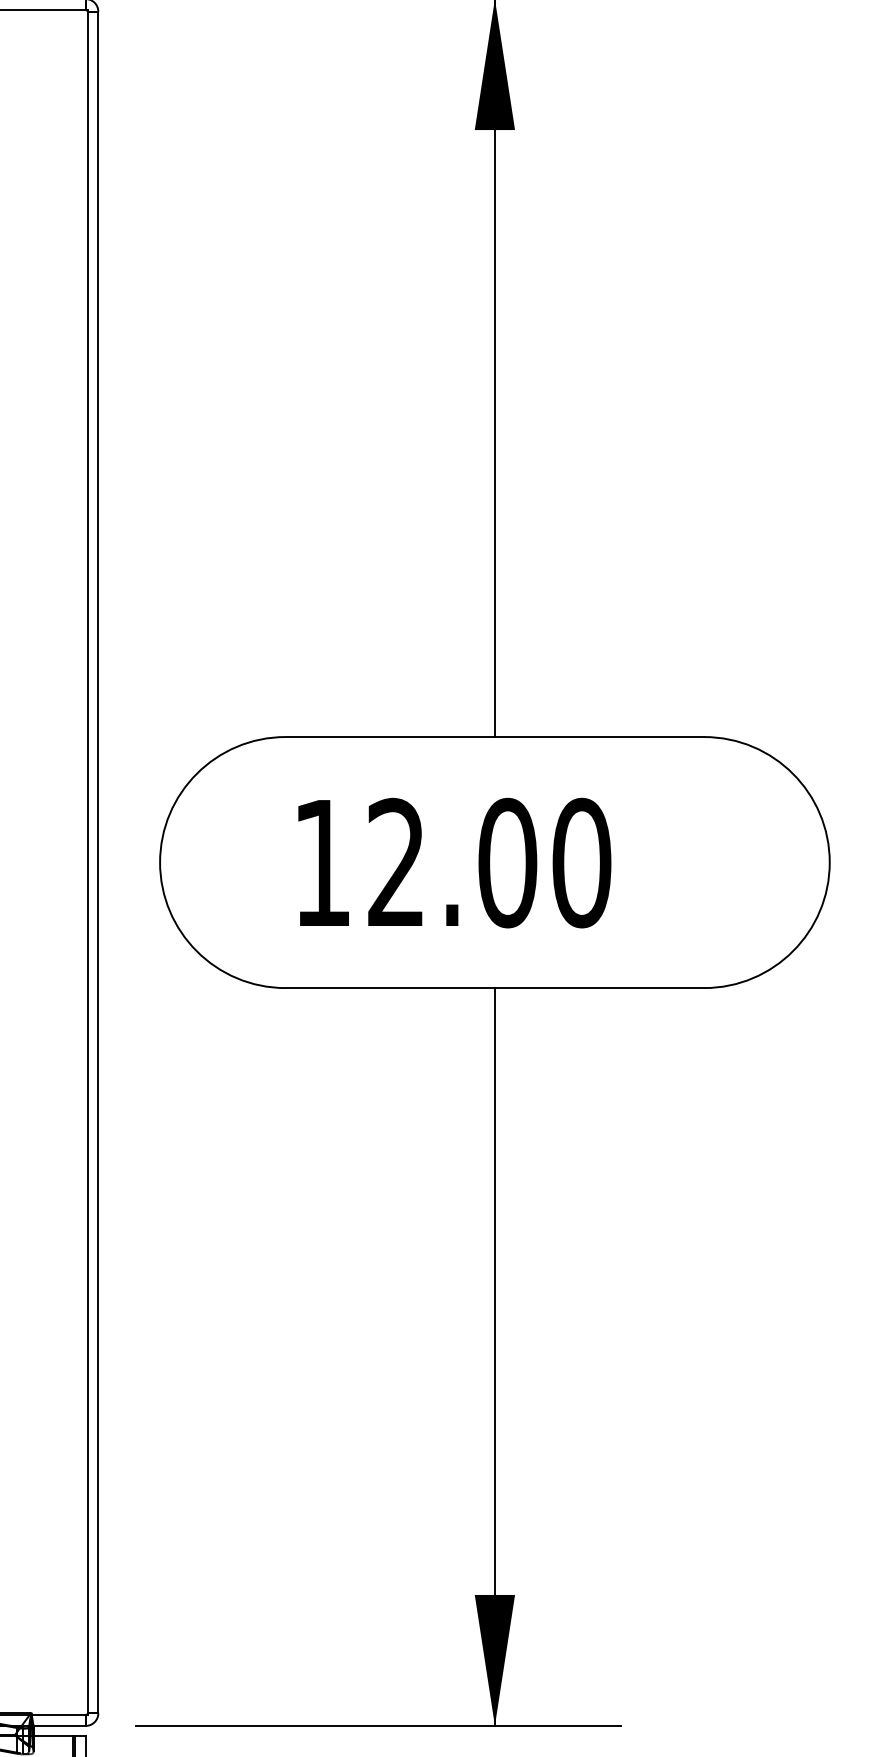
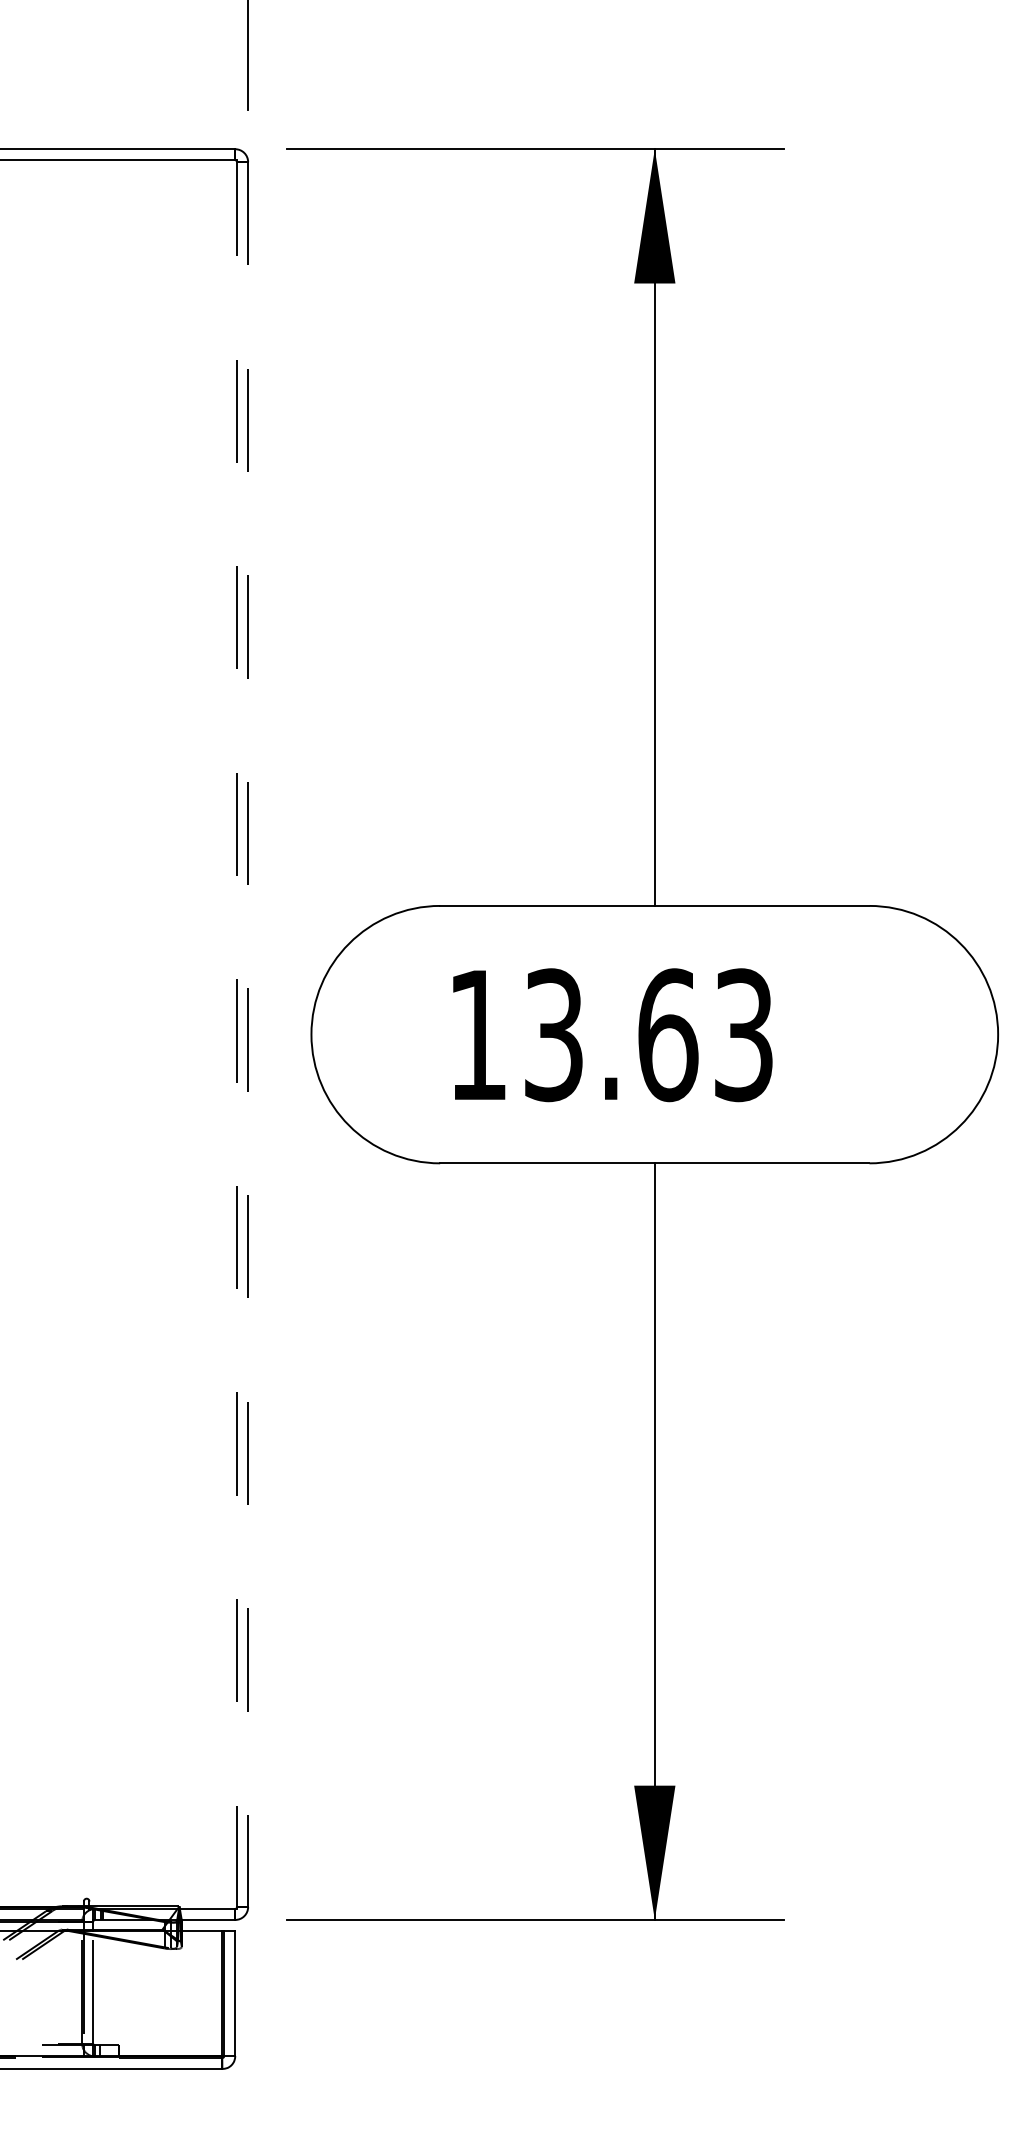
line: (87, 862) -> (237, 1034), solid -> dashed
line: (98, 863) -> (248, 1035), solid -> dashed
text: (489, 863) -> (649, 1035), 12.00 -> 13.63

